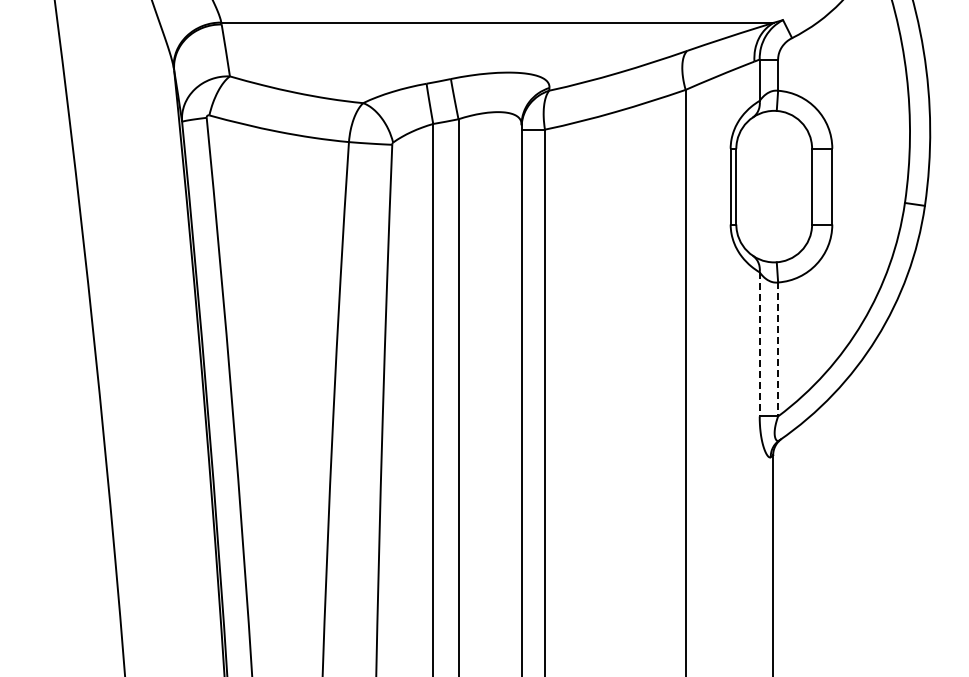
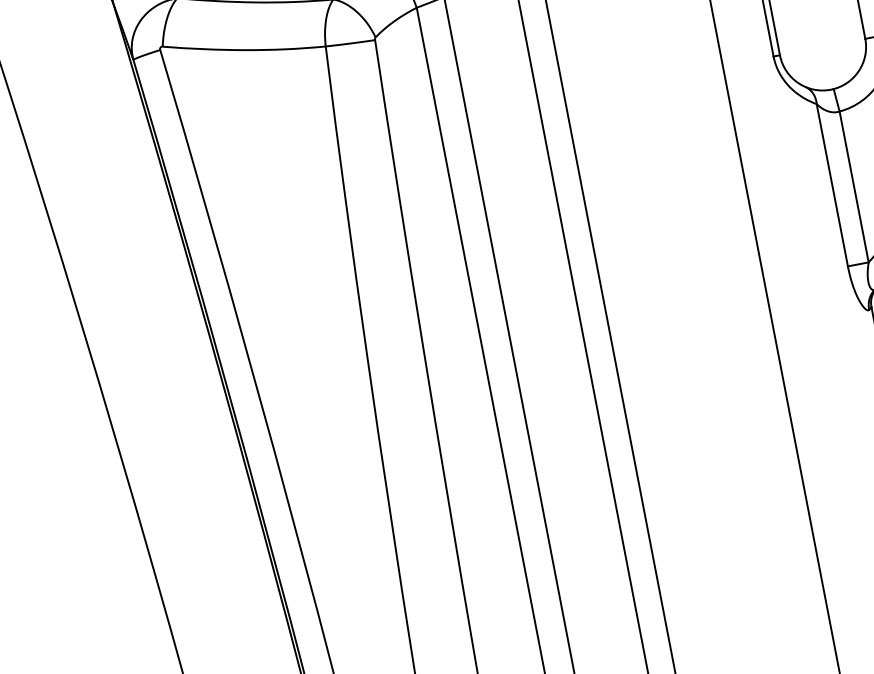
line: (759, 344) -> (832, 185), dashed -> solid
line: (778, 349) -> (854, 186), dashed -> solid

